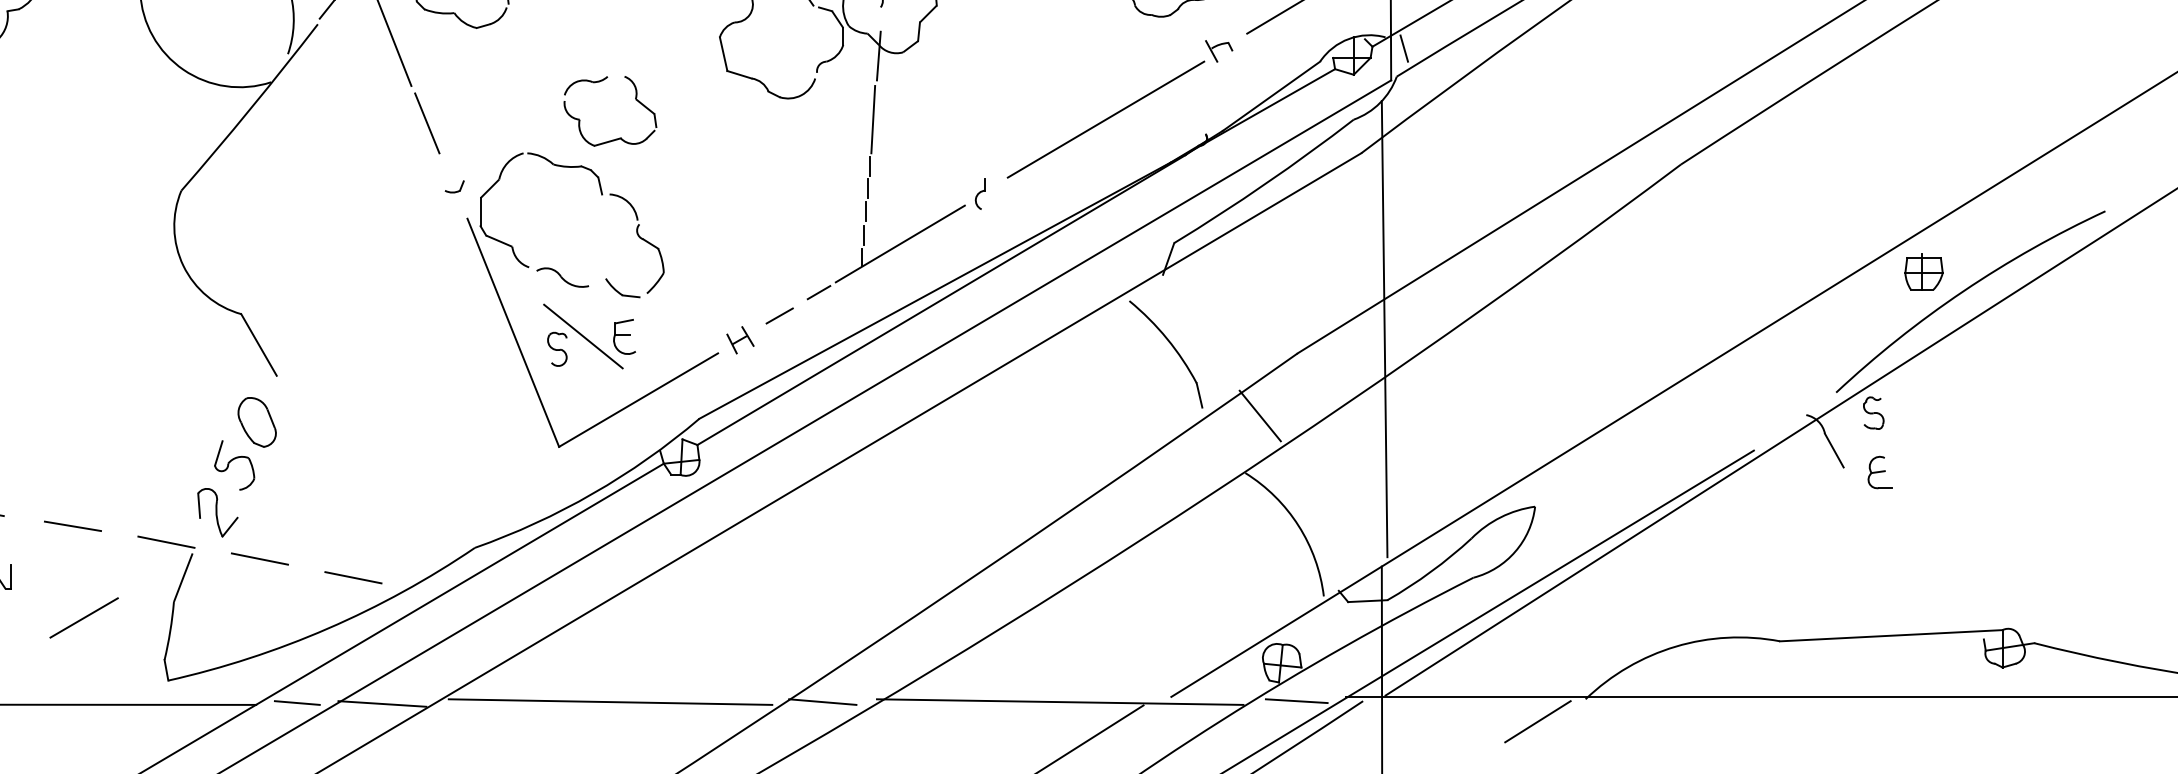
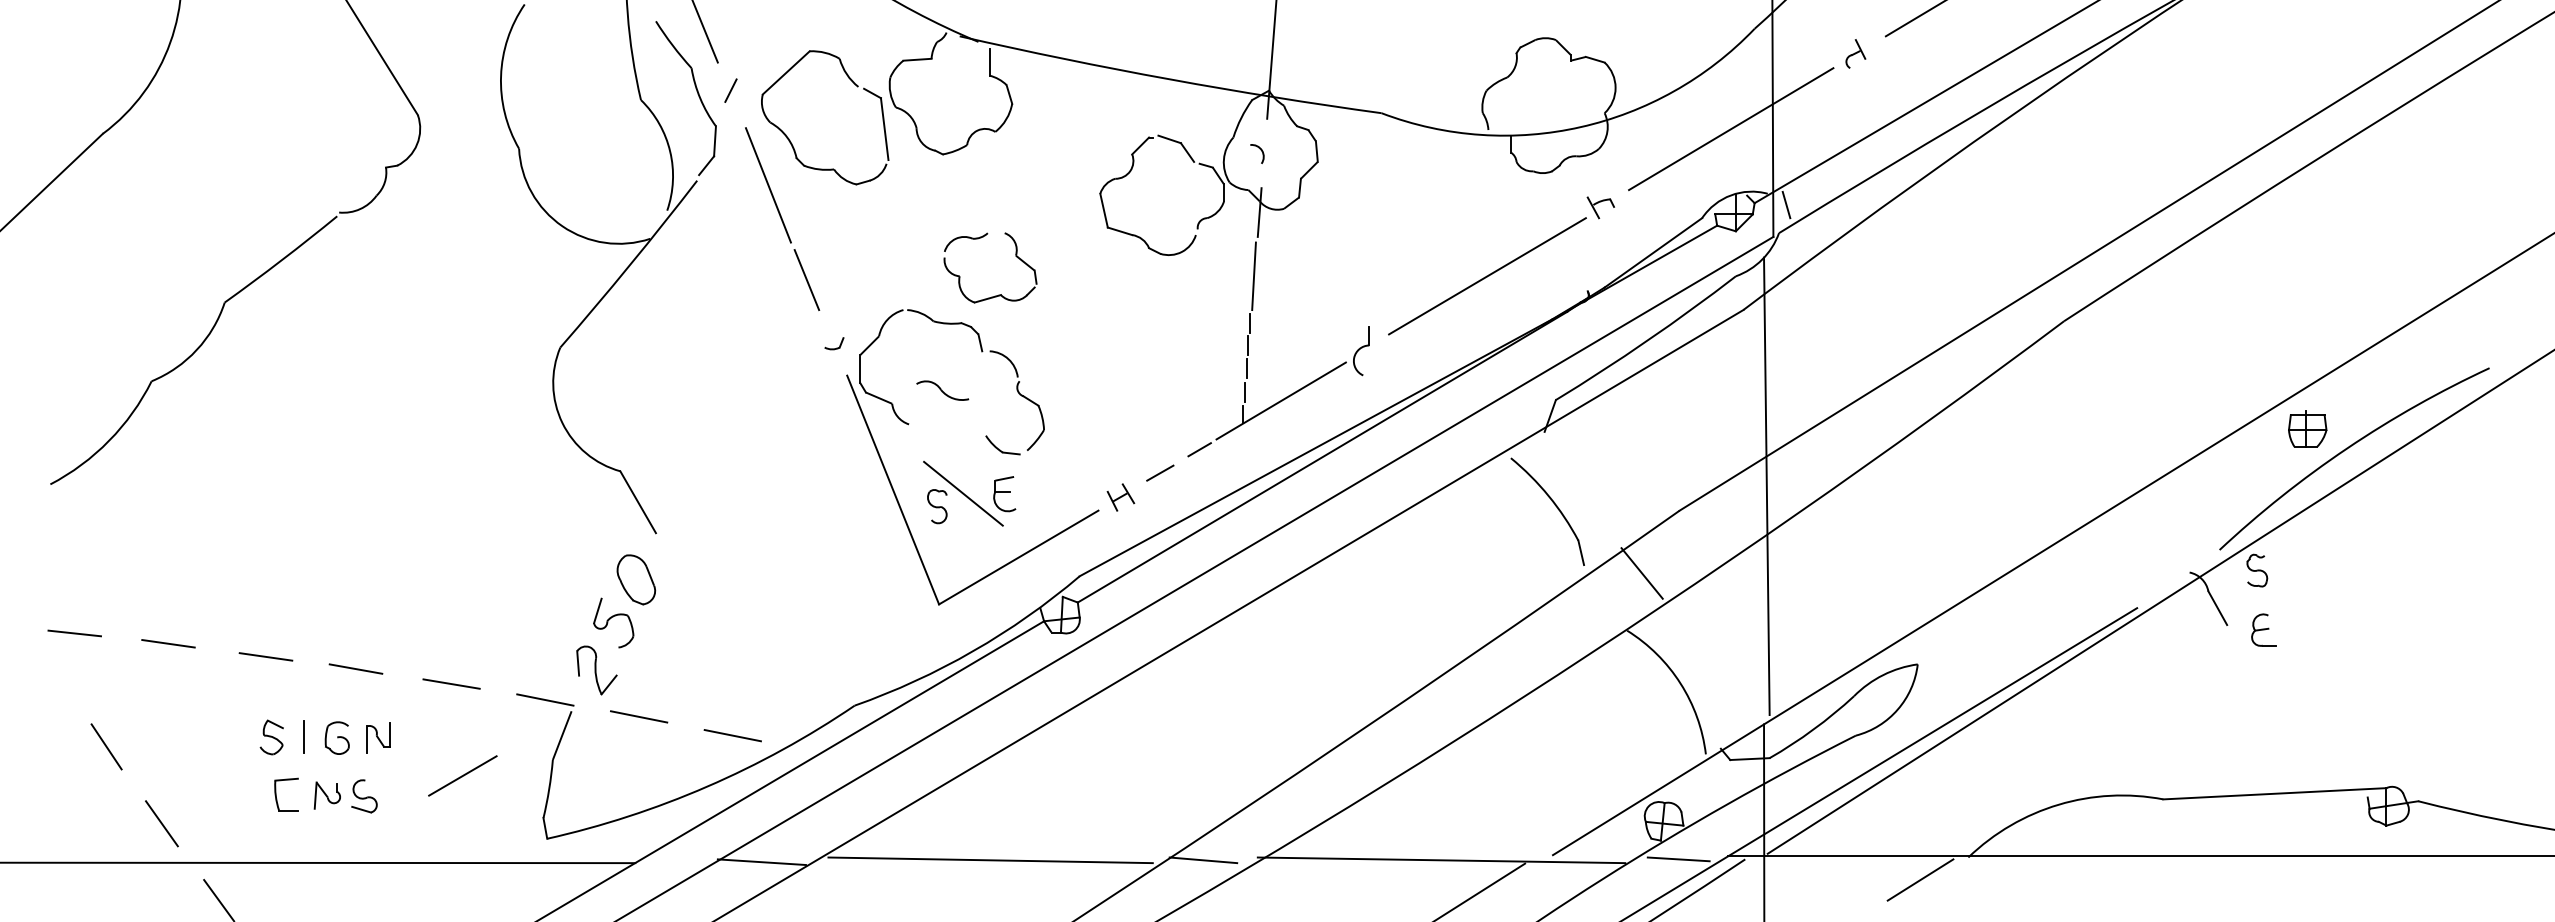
part: (980, 193) -> (1361, 350), size x1.6
part: (562, 277) -> (942, 390), moved
line: (297, 703) -> (676, 861), removed

